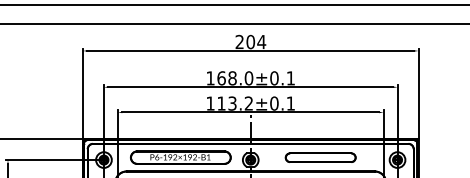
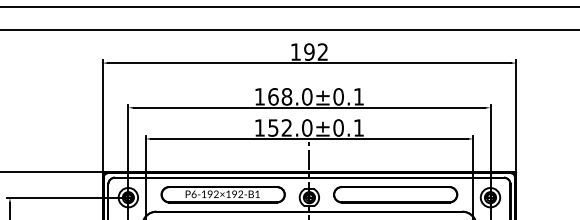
text: (250, 41) -> (309, 51), 204 -> 192
text: (235, 103) -> (290, 127), 113.2±0.1 -> 152.0±0.1
part: (320, 157) -> (395, 194), size x1.43

